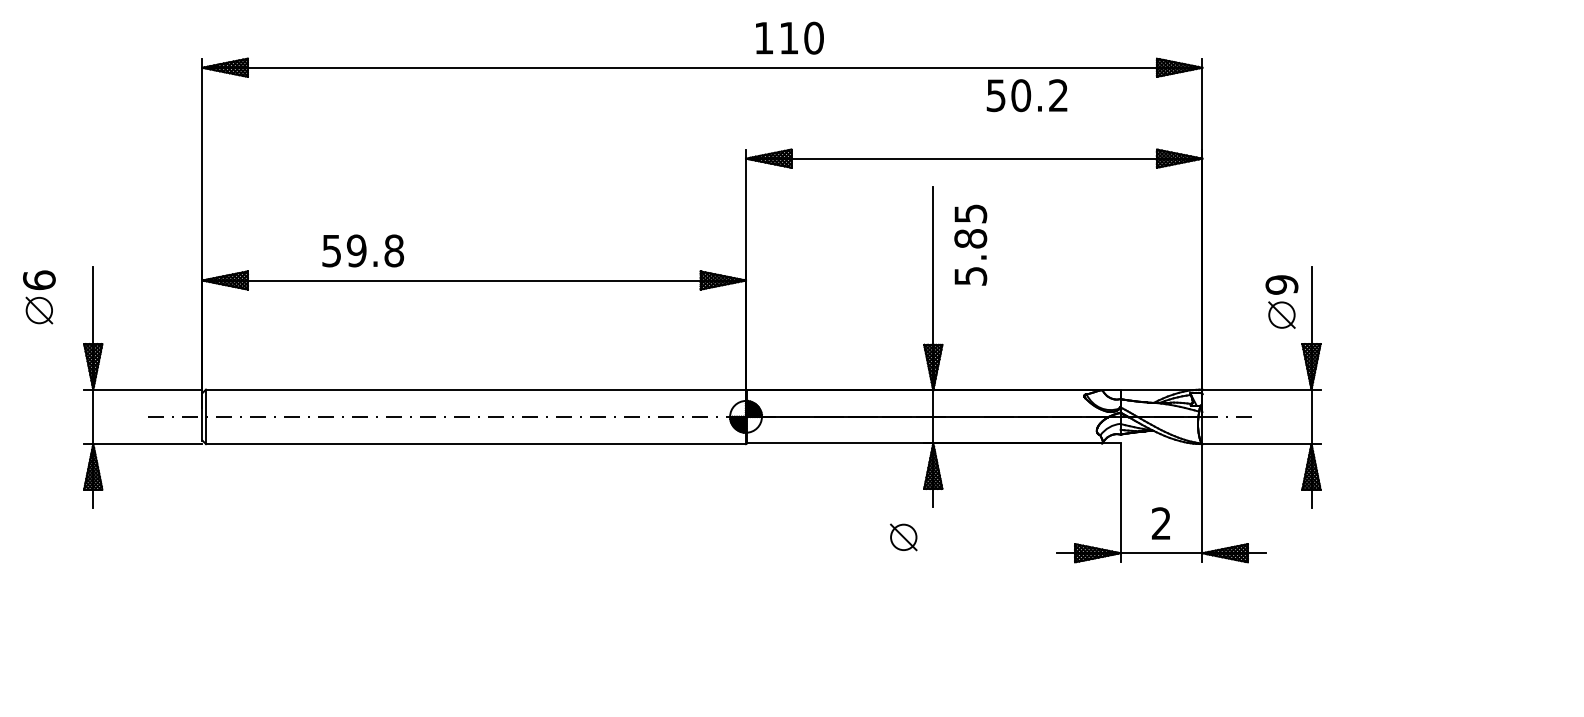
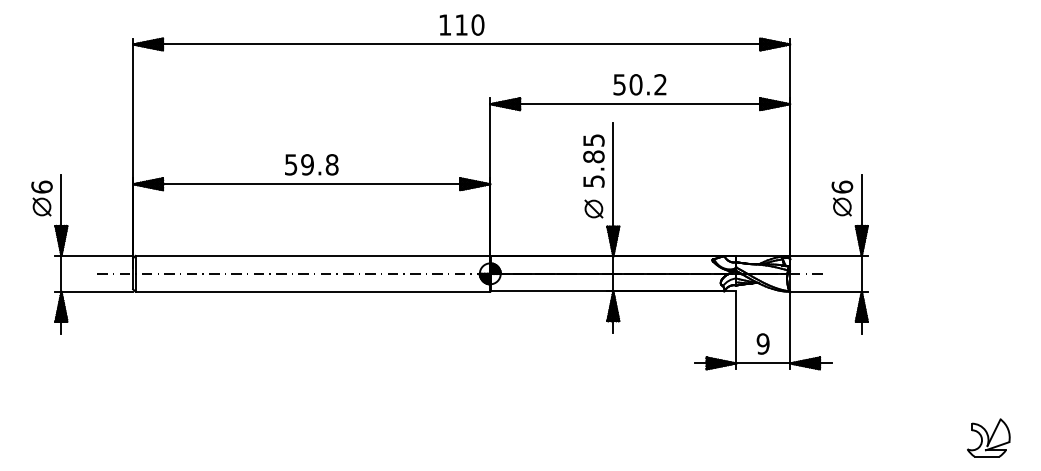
text: (788, 37) -> (461, 24), moved
text: (1026, 95) -> (639, 84), moved
text: (970, 244) -> (593, 160), moved
text: (362, 250) -> (311, 164), moved
text: (1282, 283) -> (842, 186), 9 -> 6
part: (38, 297) -> (41, 198), moved
text: (1160, 522) -> (762, 343), 2 -> 9
part: (903, 536) -> (593, 208), moved
part: (1504, 665) -> (988, 437), added

